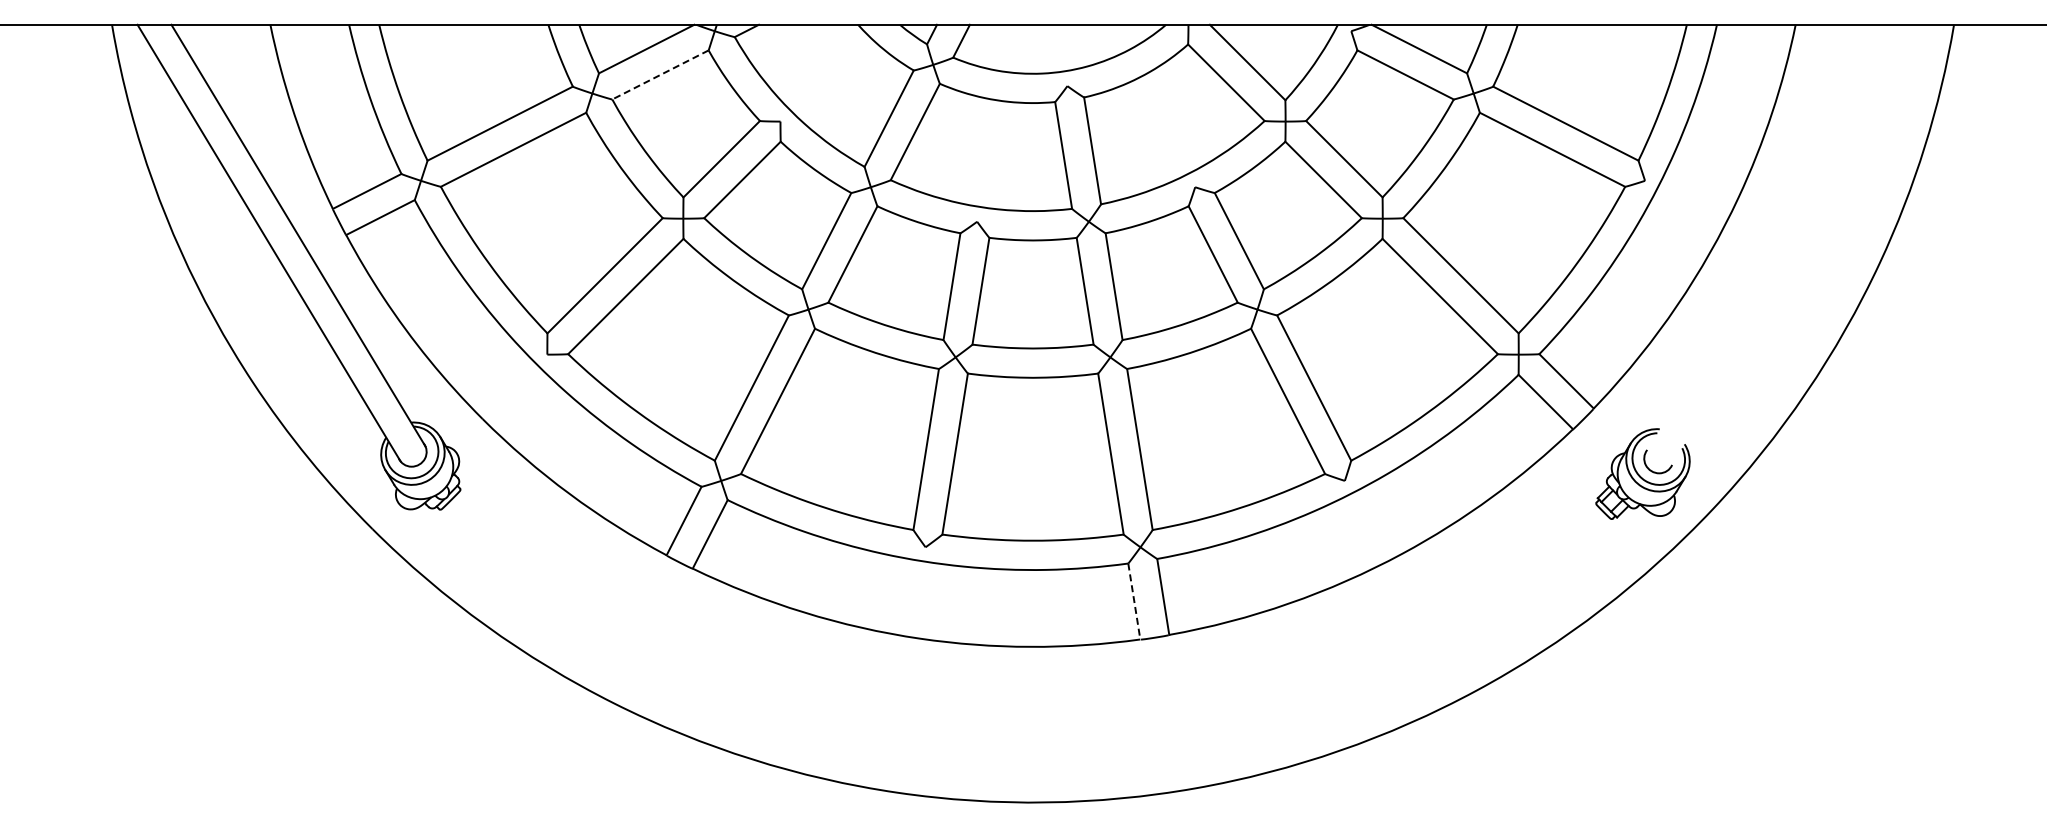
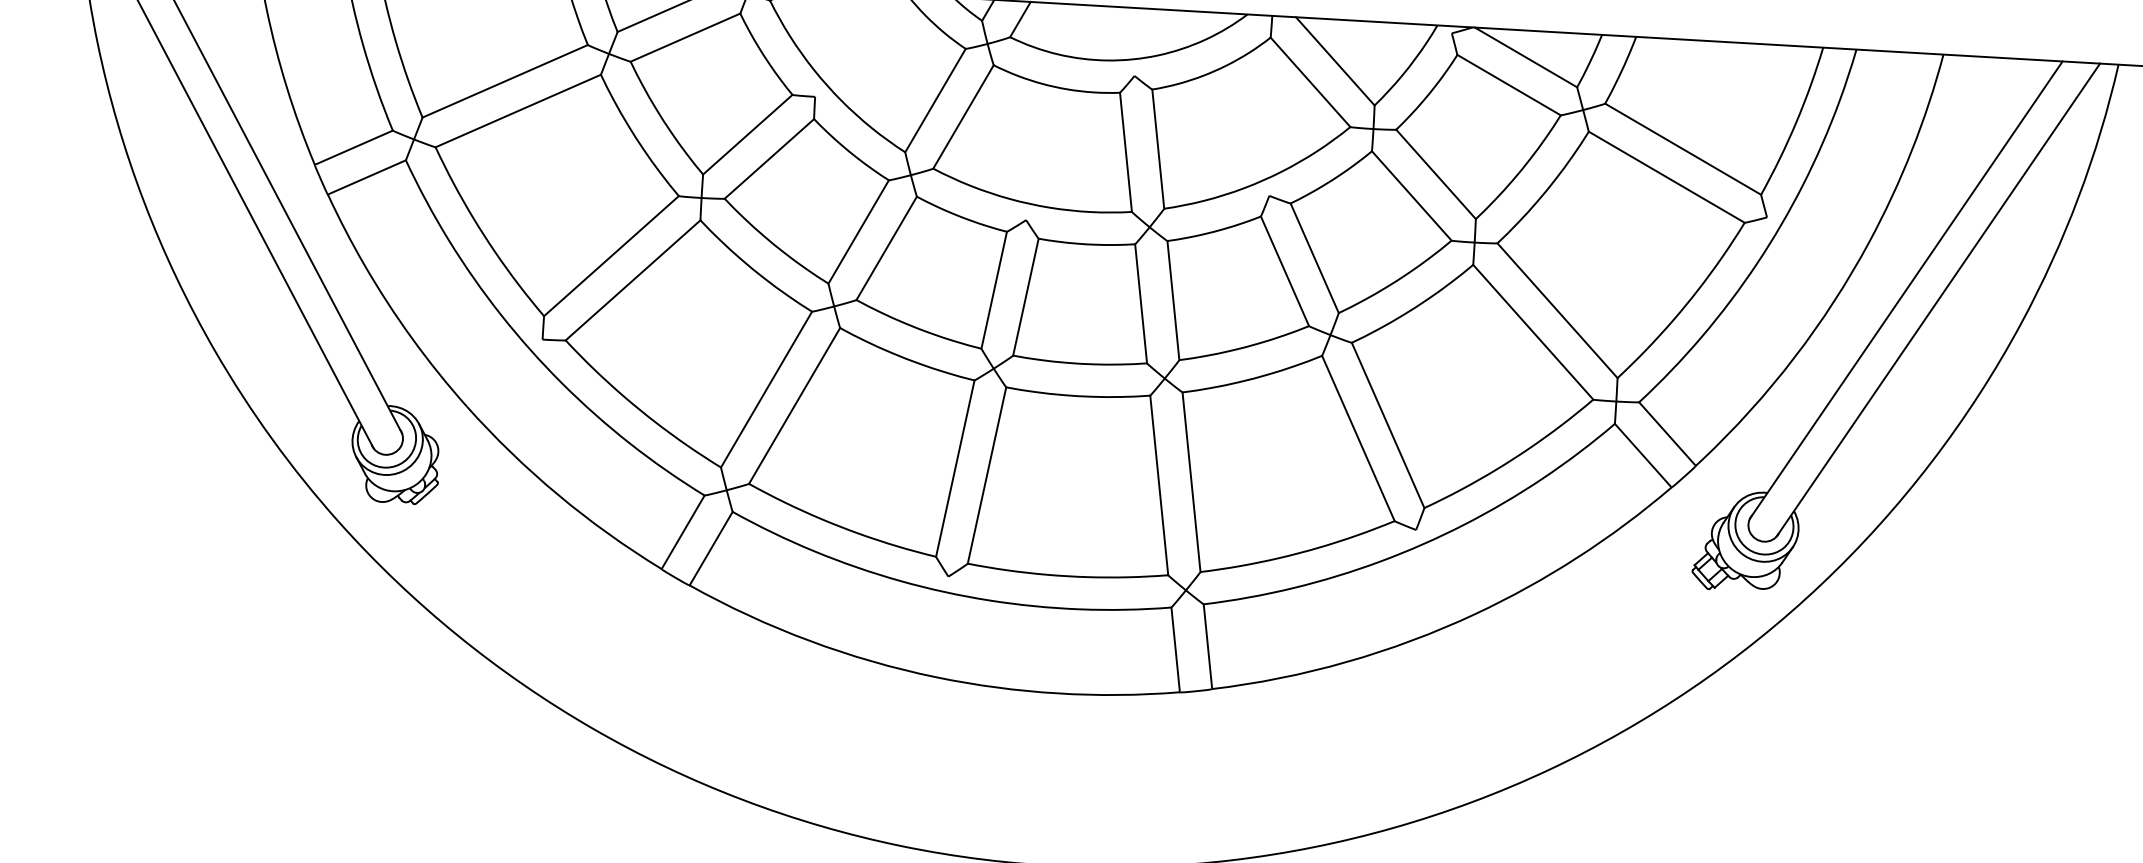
line: (660, 75) -> (685, 38), dashed -> solid
line: (1774, 238) -> (1906, 289), added
line: (1803, 246) -> (1937, 300), added
line: (1134, 602) -> (1175, 651), dashed -> solid

